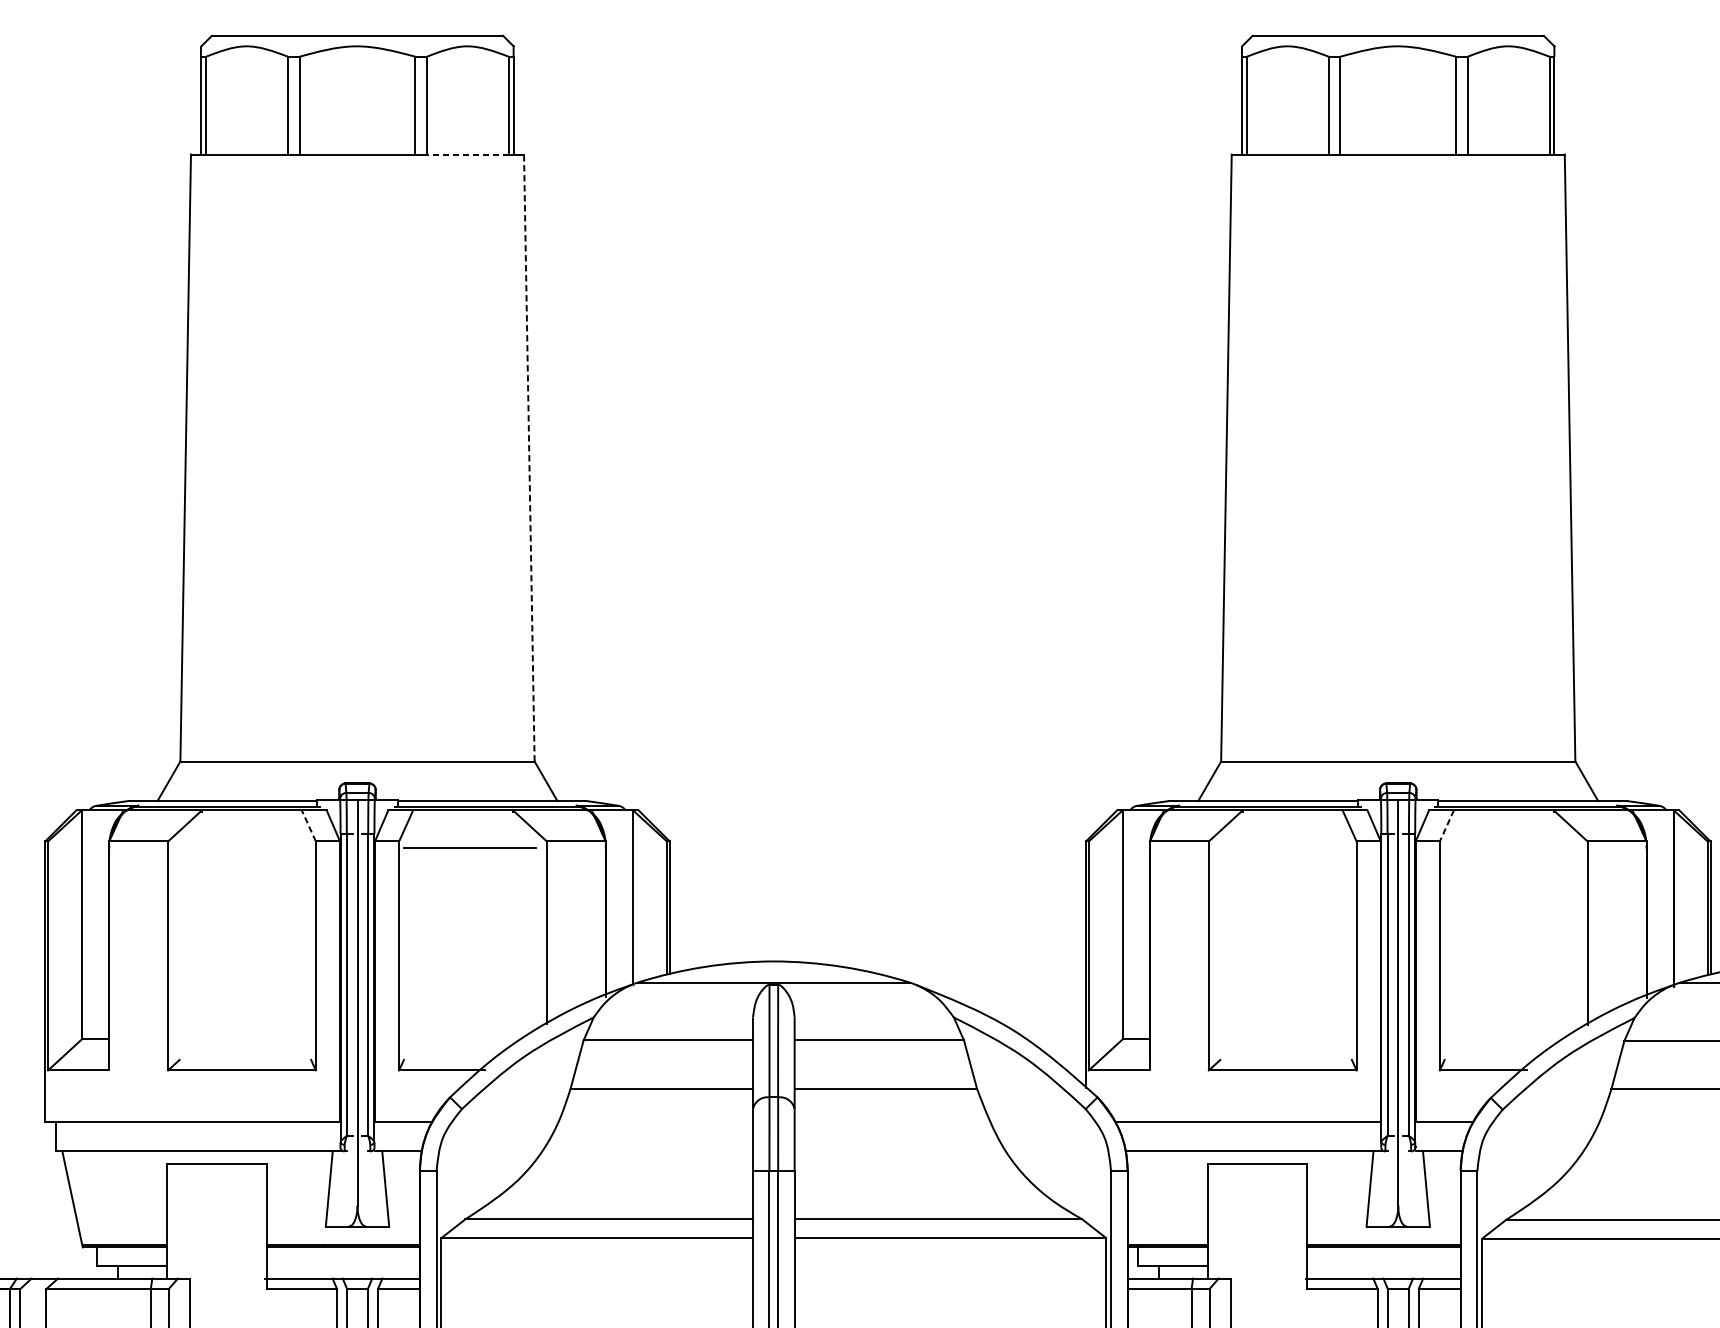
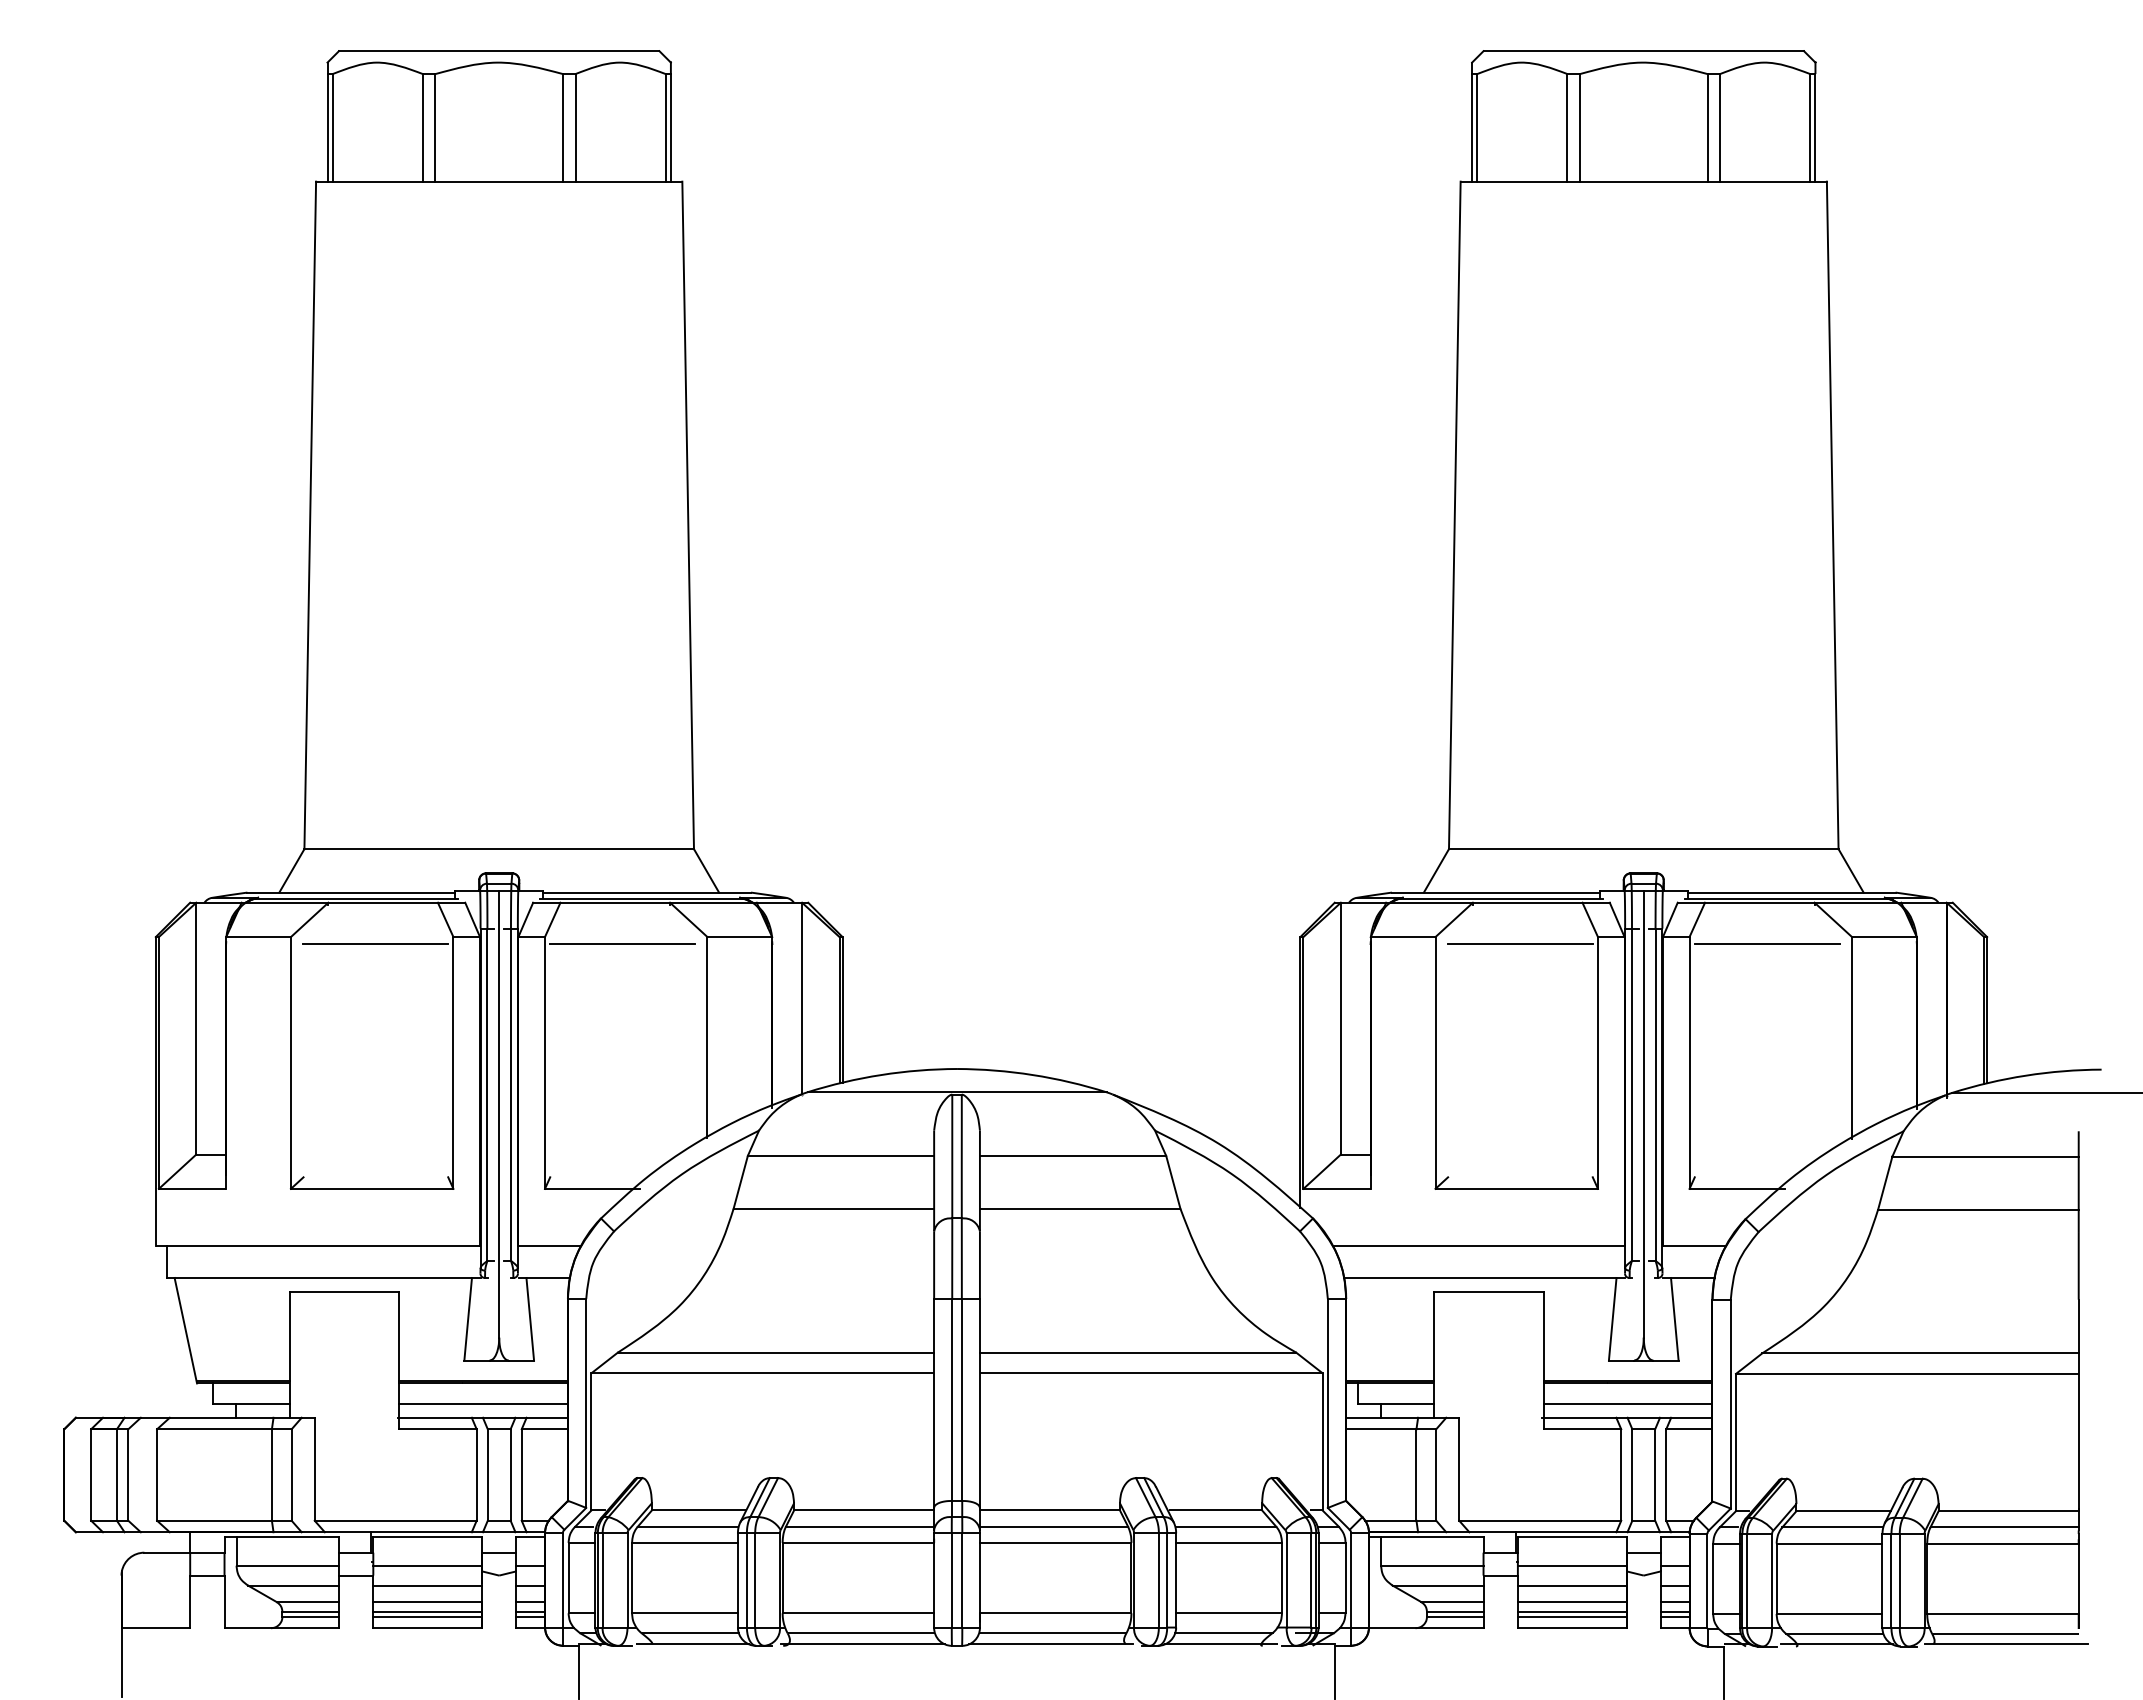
line: (467, 154) -> (620, 181), dashed -> solid
line: (529, 458) -> (688, 515), dashed -> solid
line: (308, 825) -> (445, 919), dashed -> solid
line: (1447, 825) -> (1697, 919), dashed -> solid
line: (245, 848) -> (375, 944), added
line: (1286, 848) -> (1520, 944), added
line: (1509, 848) -> (1766, 944), added
line: (343, 1265) -> (483, 1403), added
line: (1383, 1265) -> (1627, 1403), added

